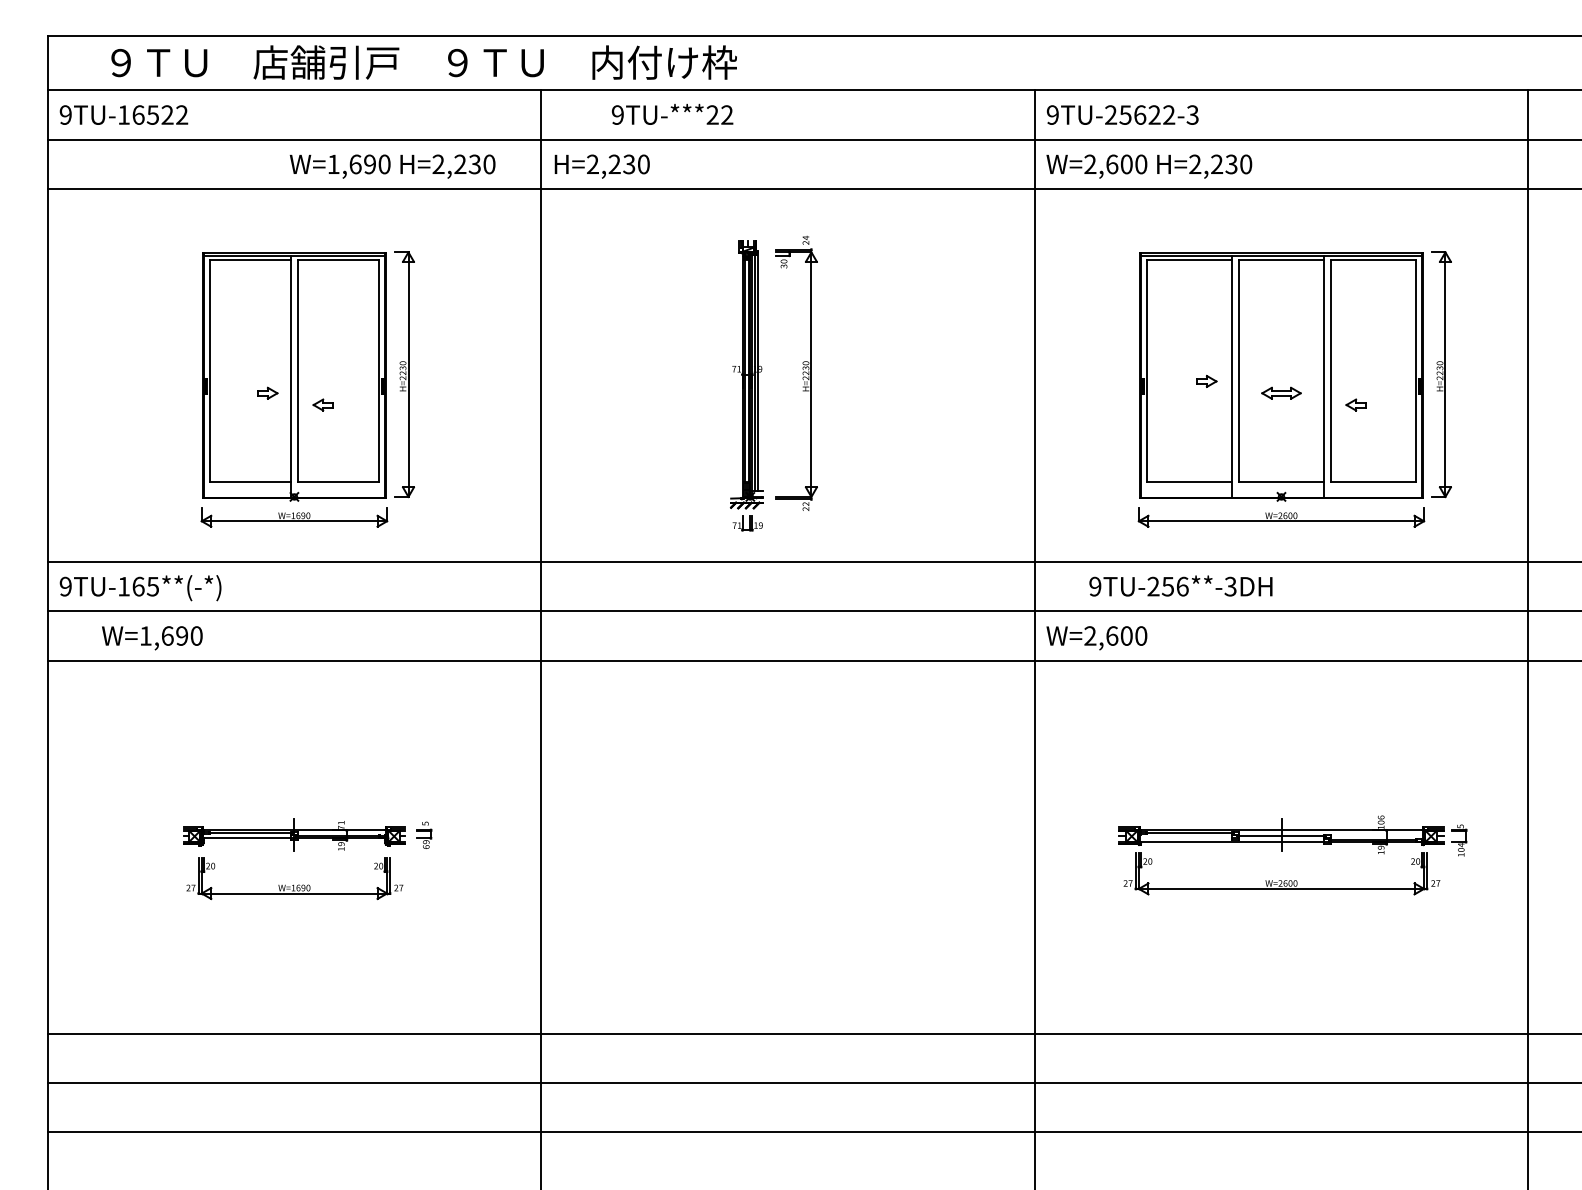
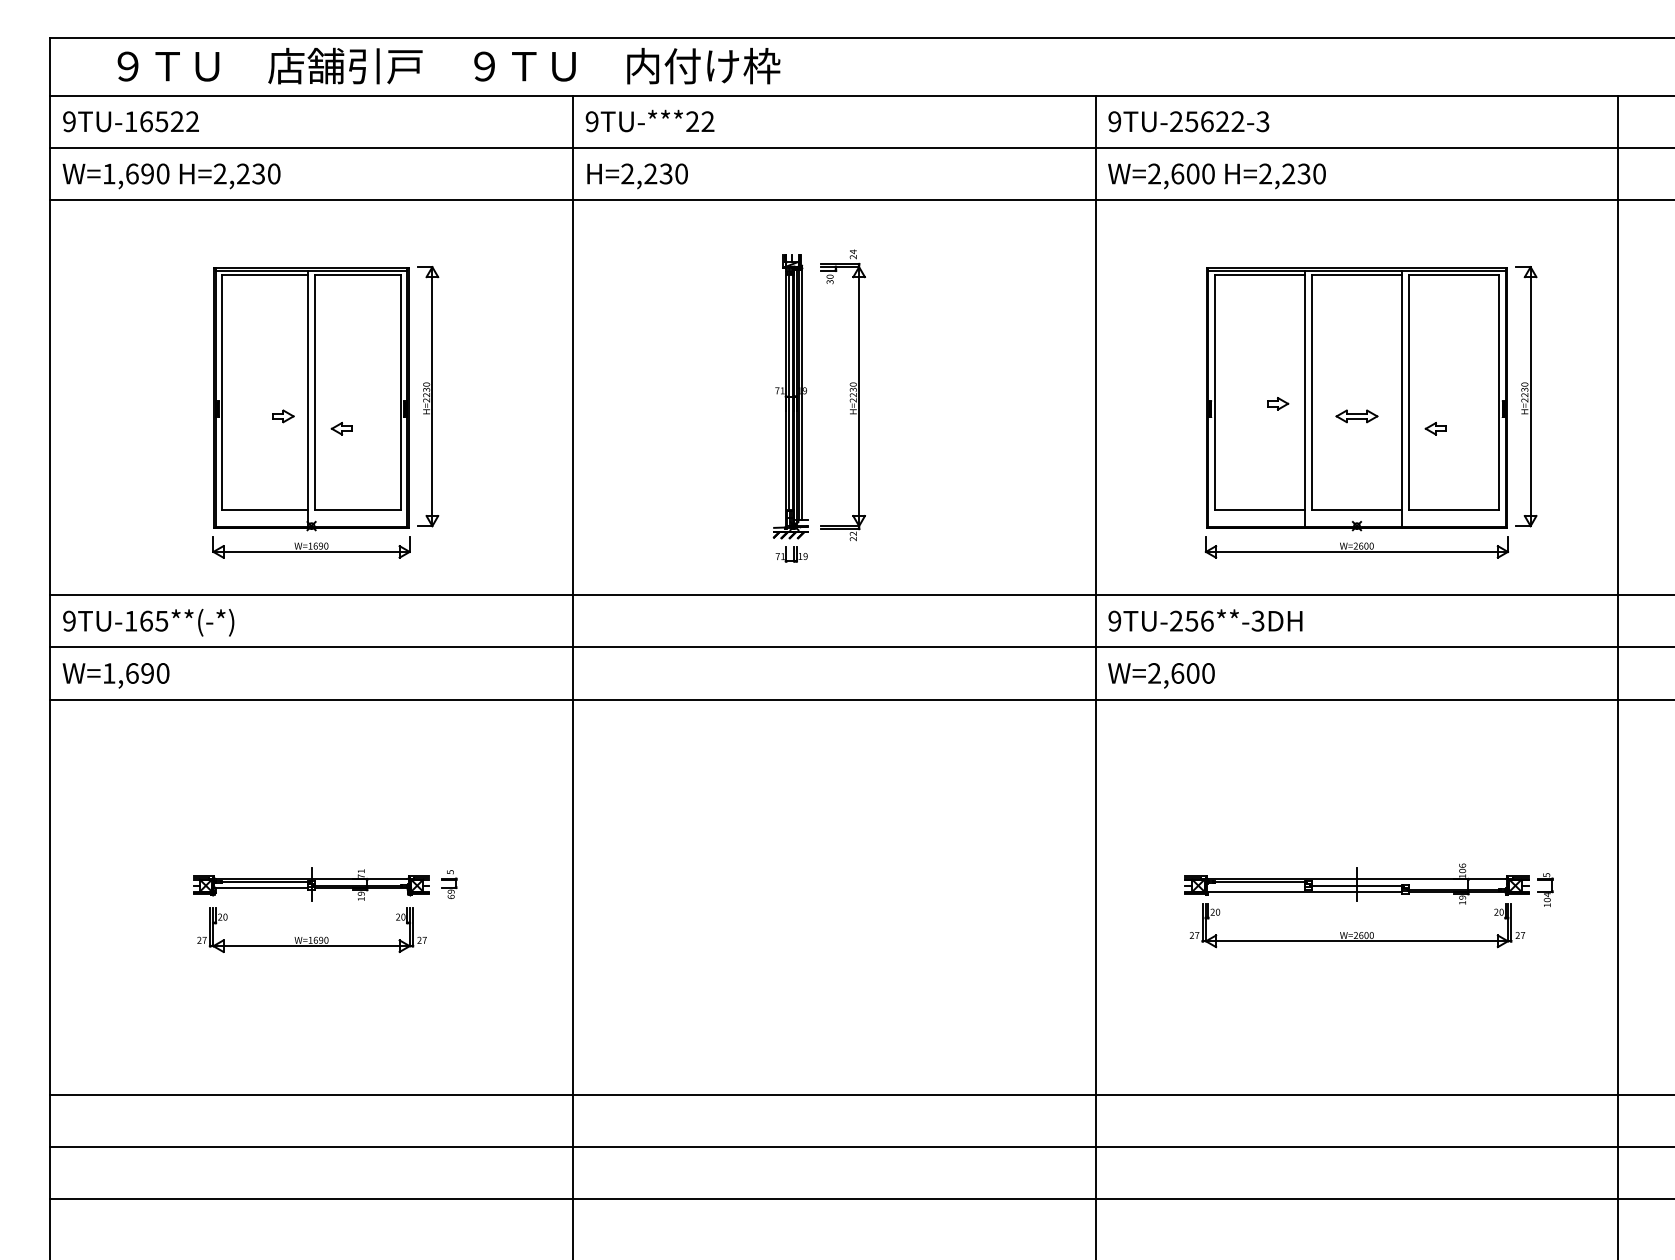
text: (672, 113) -> (649, 120), moved
text: (392, 166) -> (171, 176), moved
text: (1180, 586) -> (1205, 620), moved
text: (151, 637) -> (115, 675), moved

